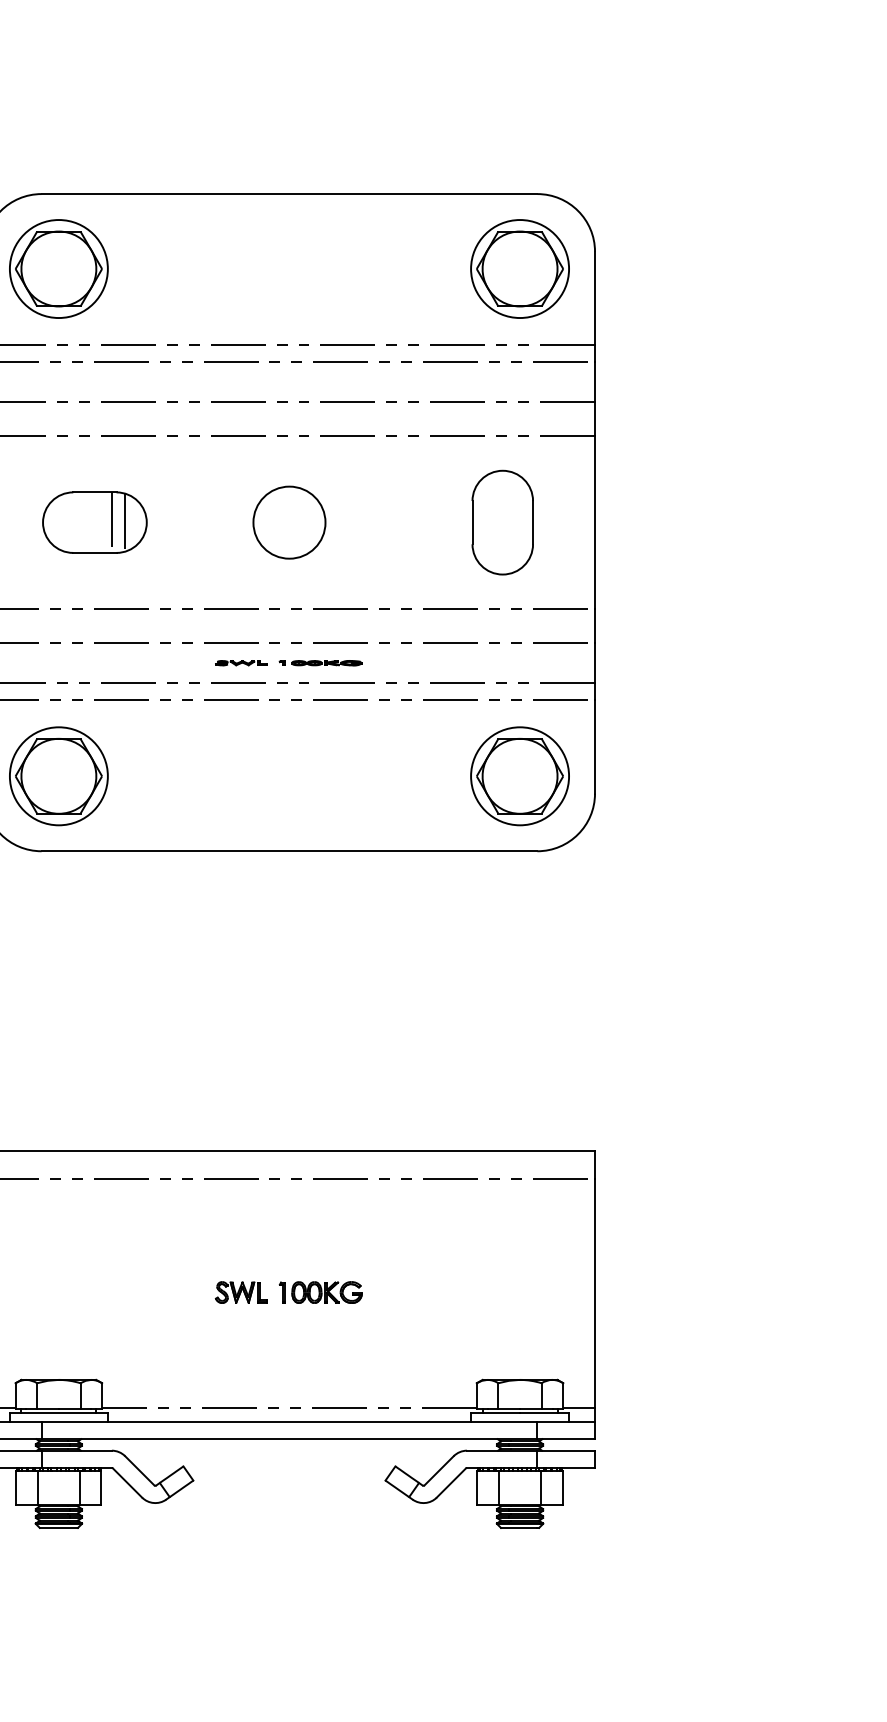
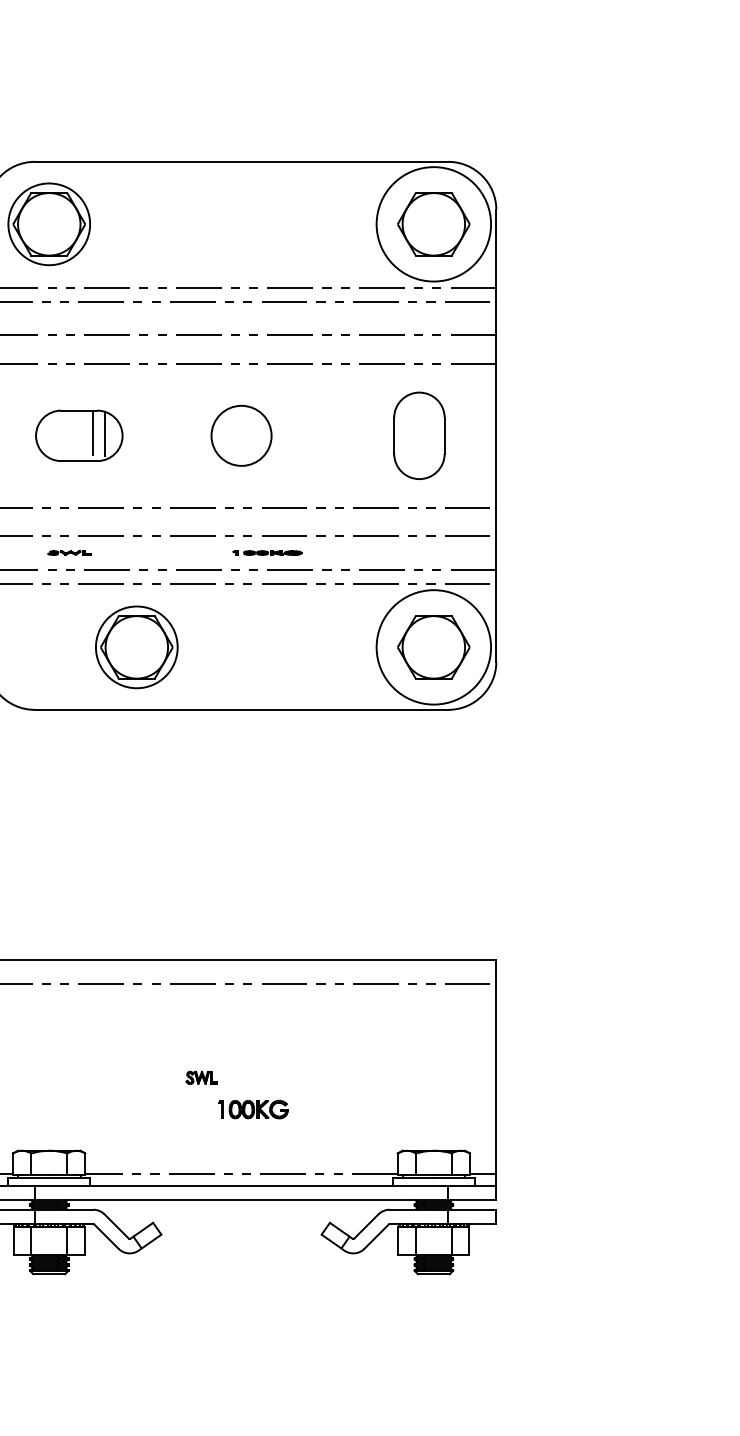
circle: (520, 269) -> (434, 224), size x1.4
part: (241, 663) -> (69, 553), moved
part: (58, 776) -> (136, 647), moved
circle: (520, 776) -> (434, 647), size x1.4
part: (240, 1292) -> (200, 1077), size x0.7
part: (320, 1292) -> (253, 1109), moved

